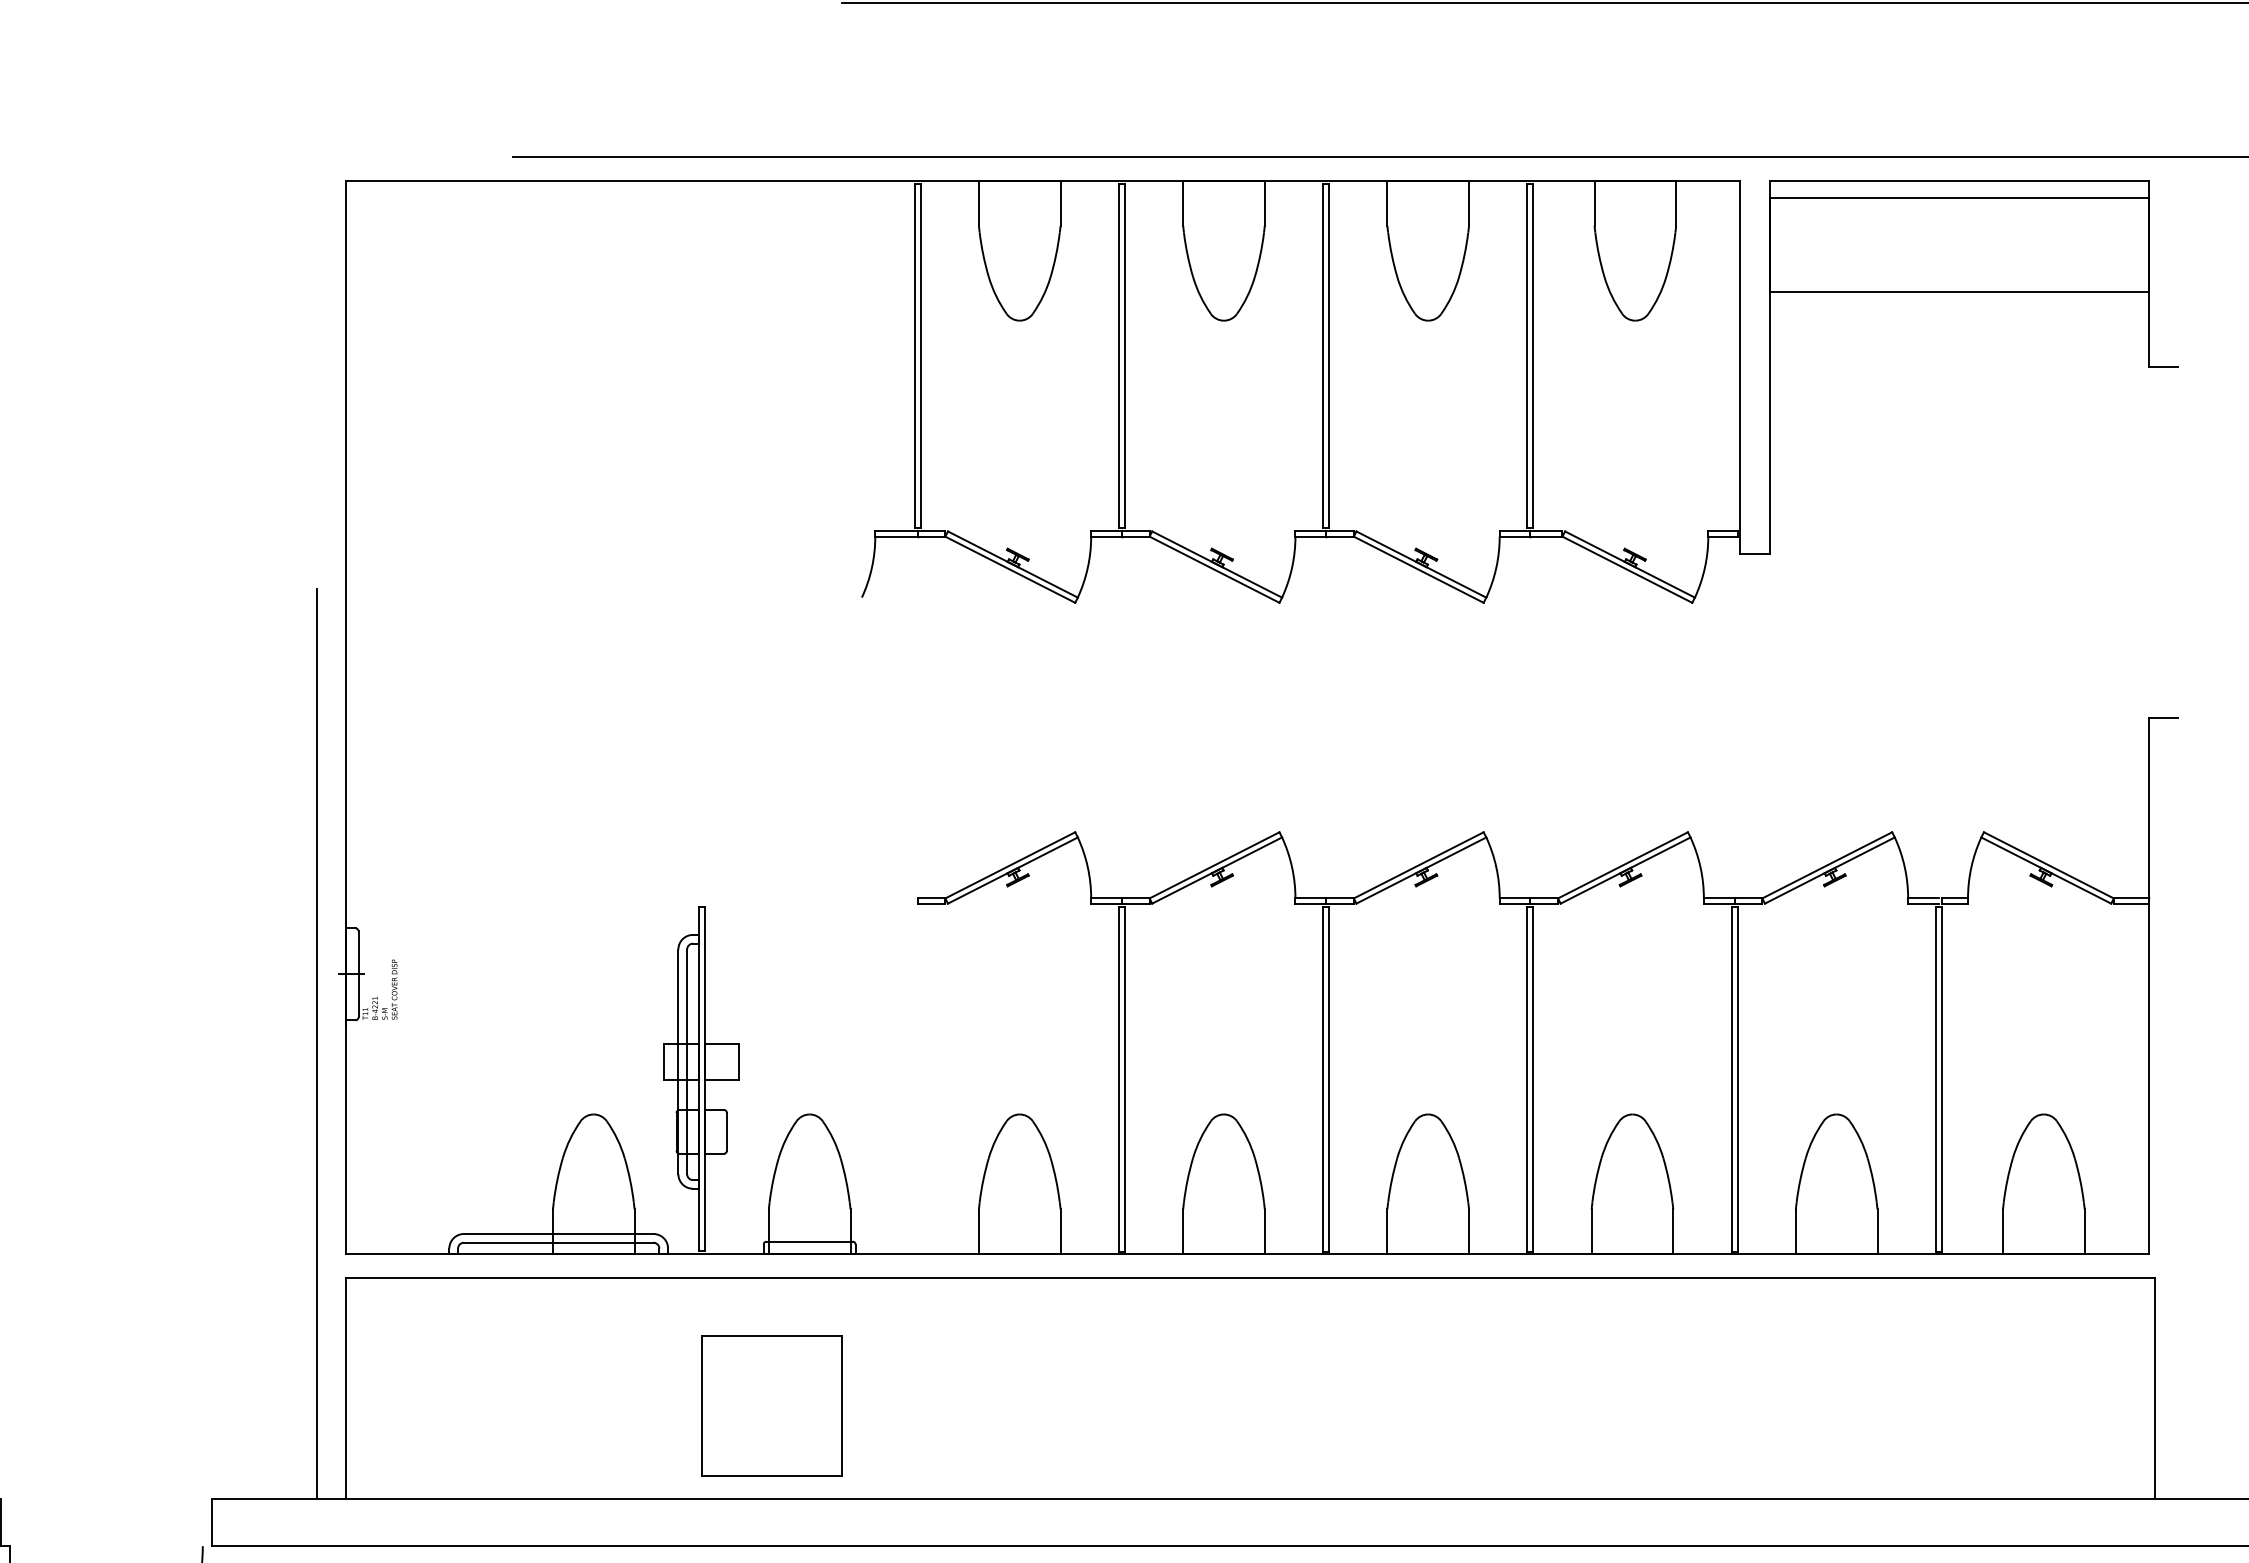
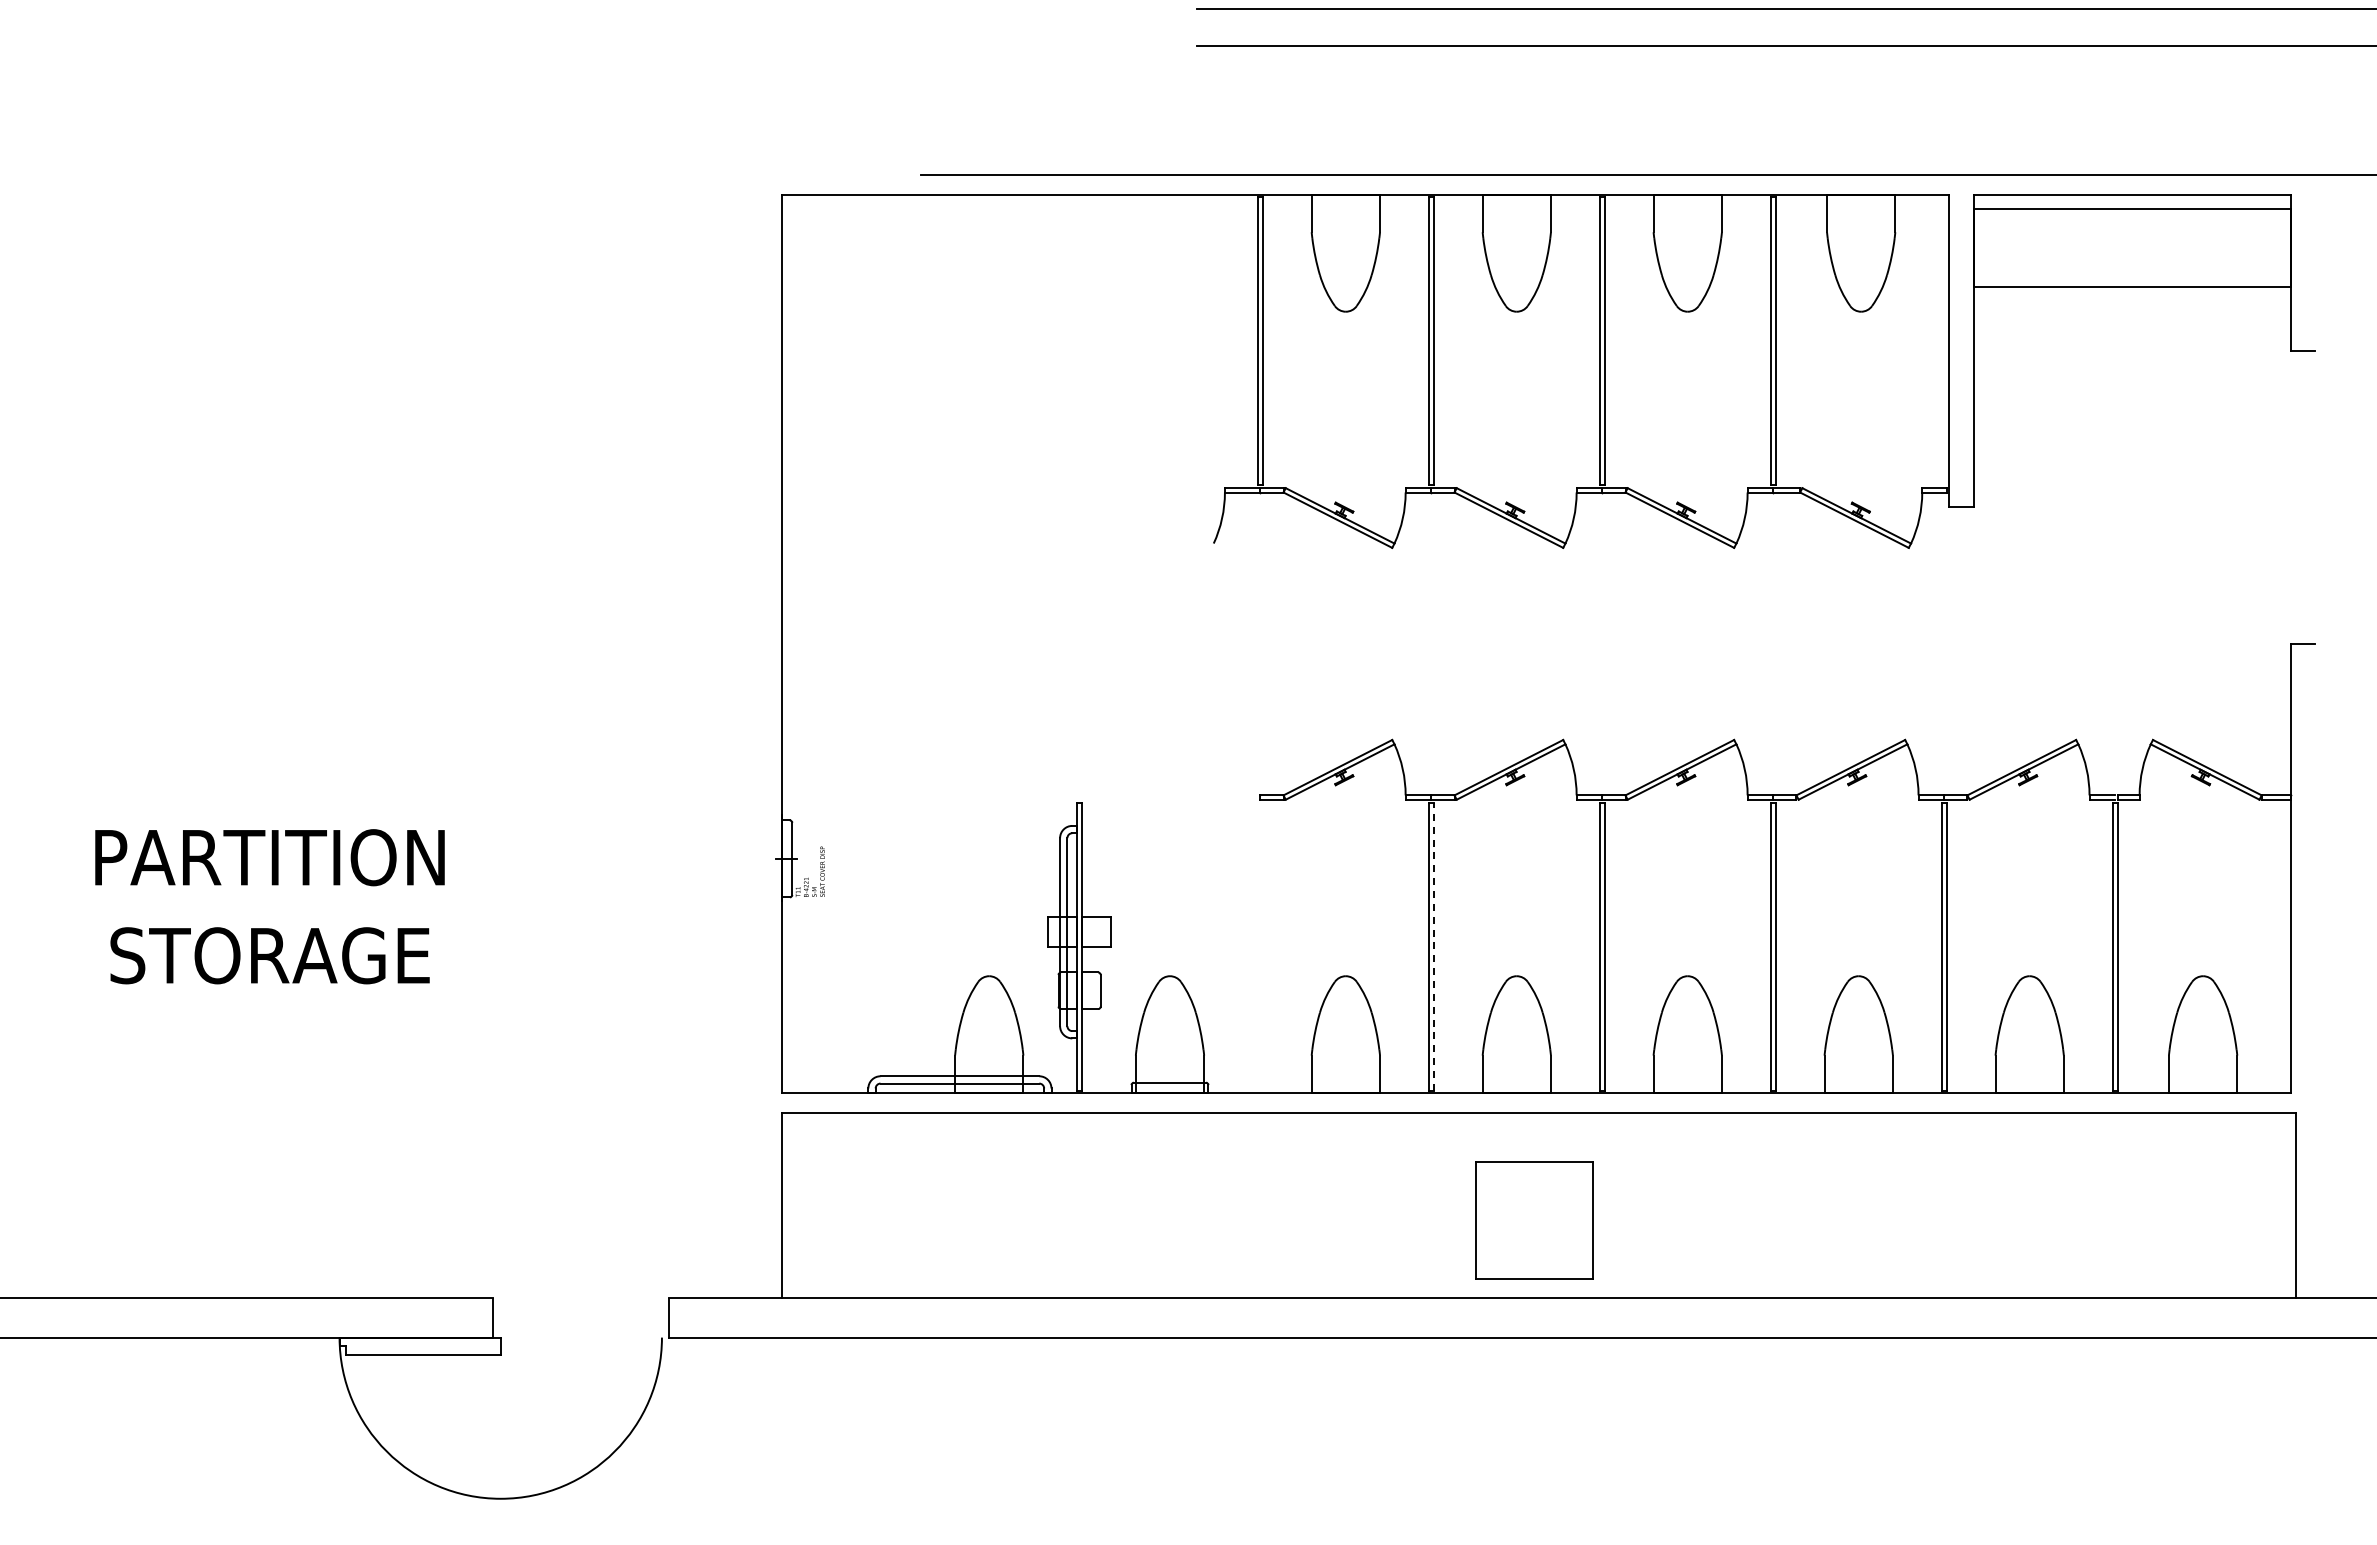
line: (316, 1044) -> (757, 917), removed
line: (1124, 1078) -> (1433, 946), solid -> dashed
part: (772, 1406) -> (1534, 1220), moved

